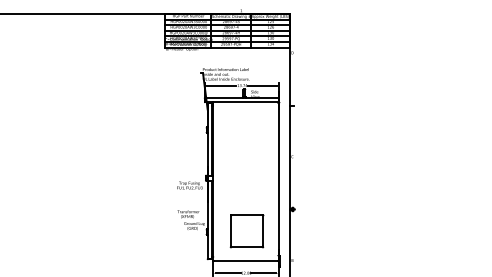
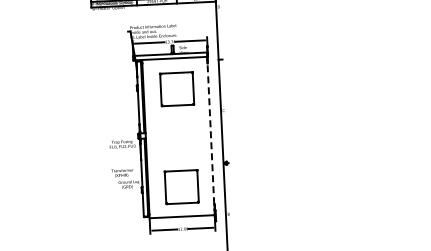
part: (246, 133) -> (176, 89), added
line: (278, 181) -> (210, 136), solid -> dashed

